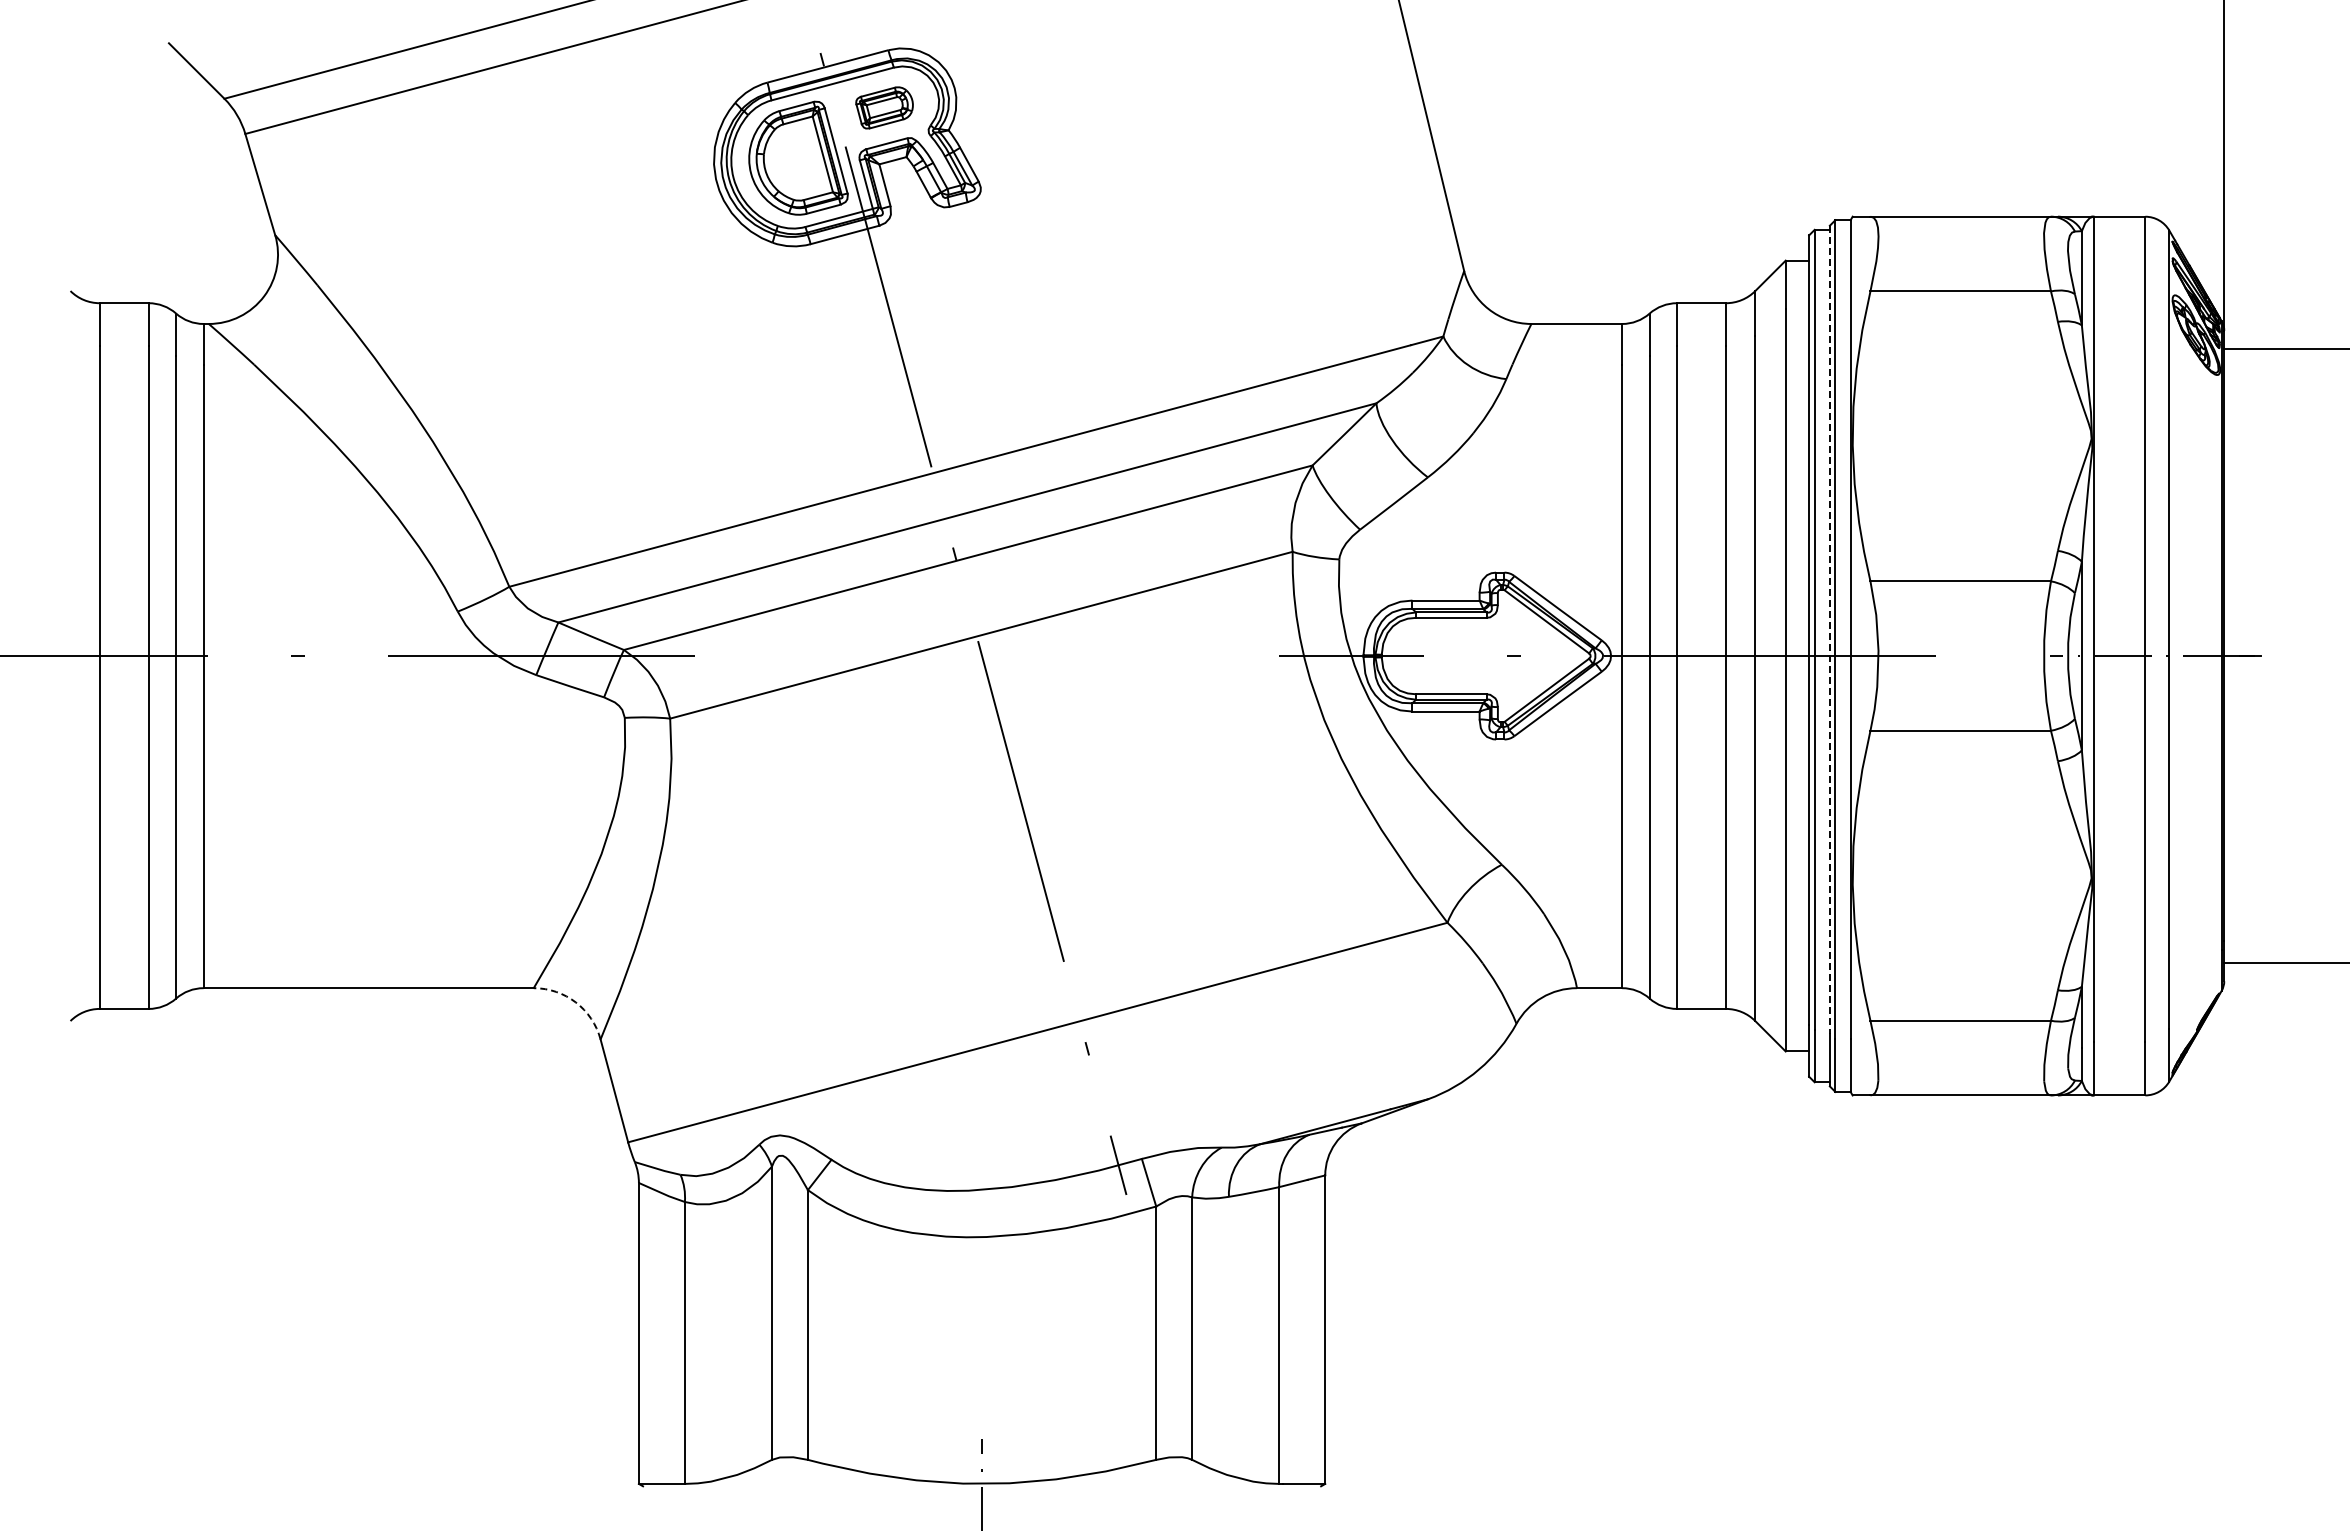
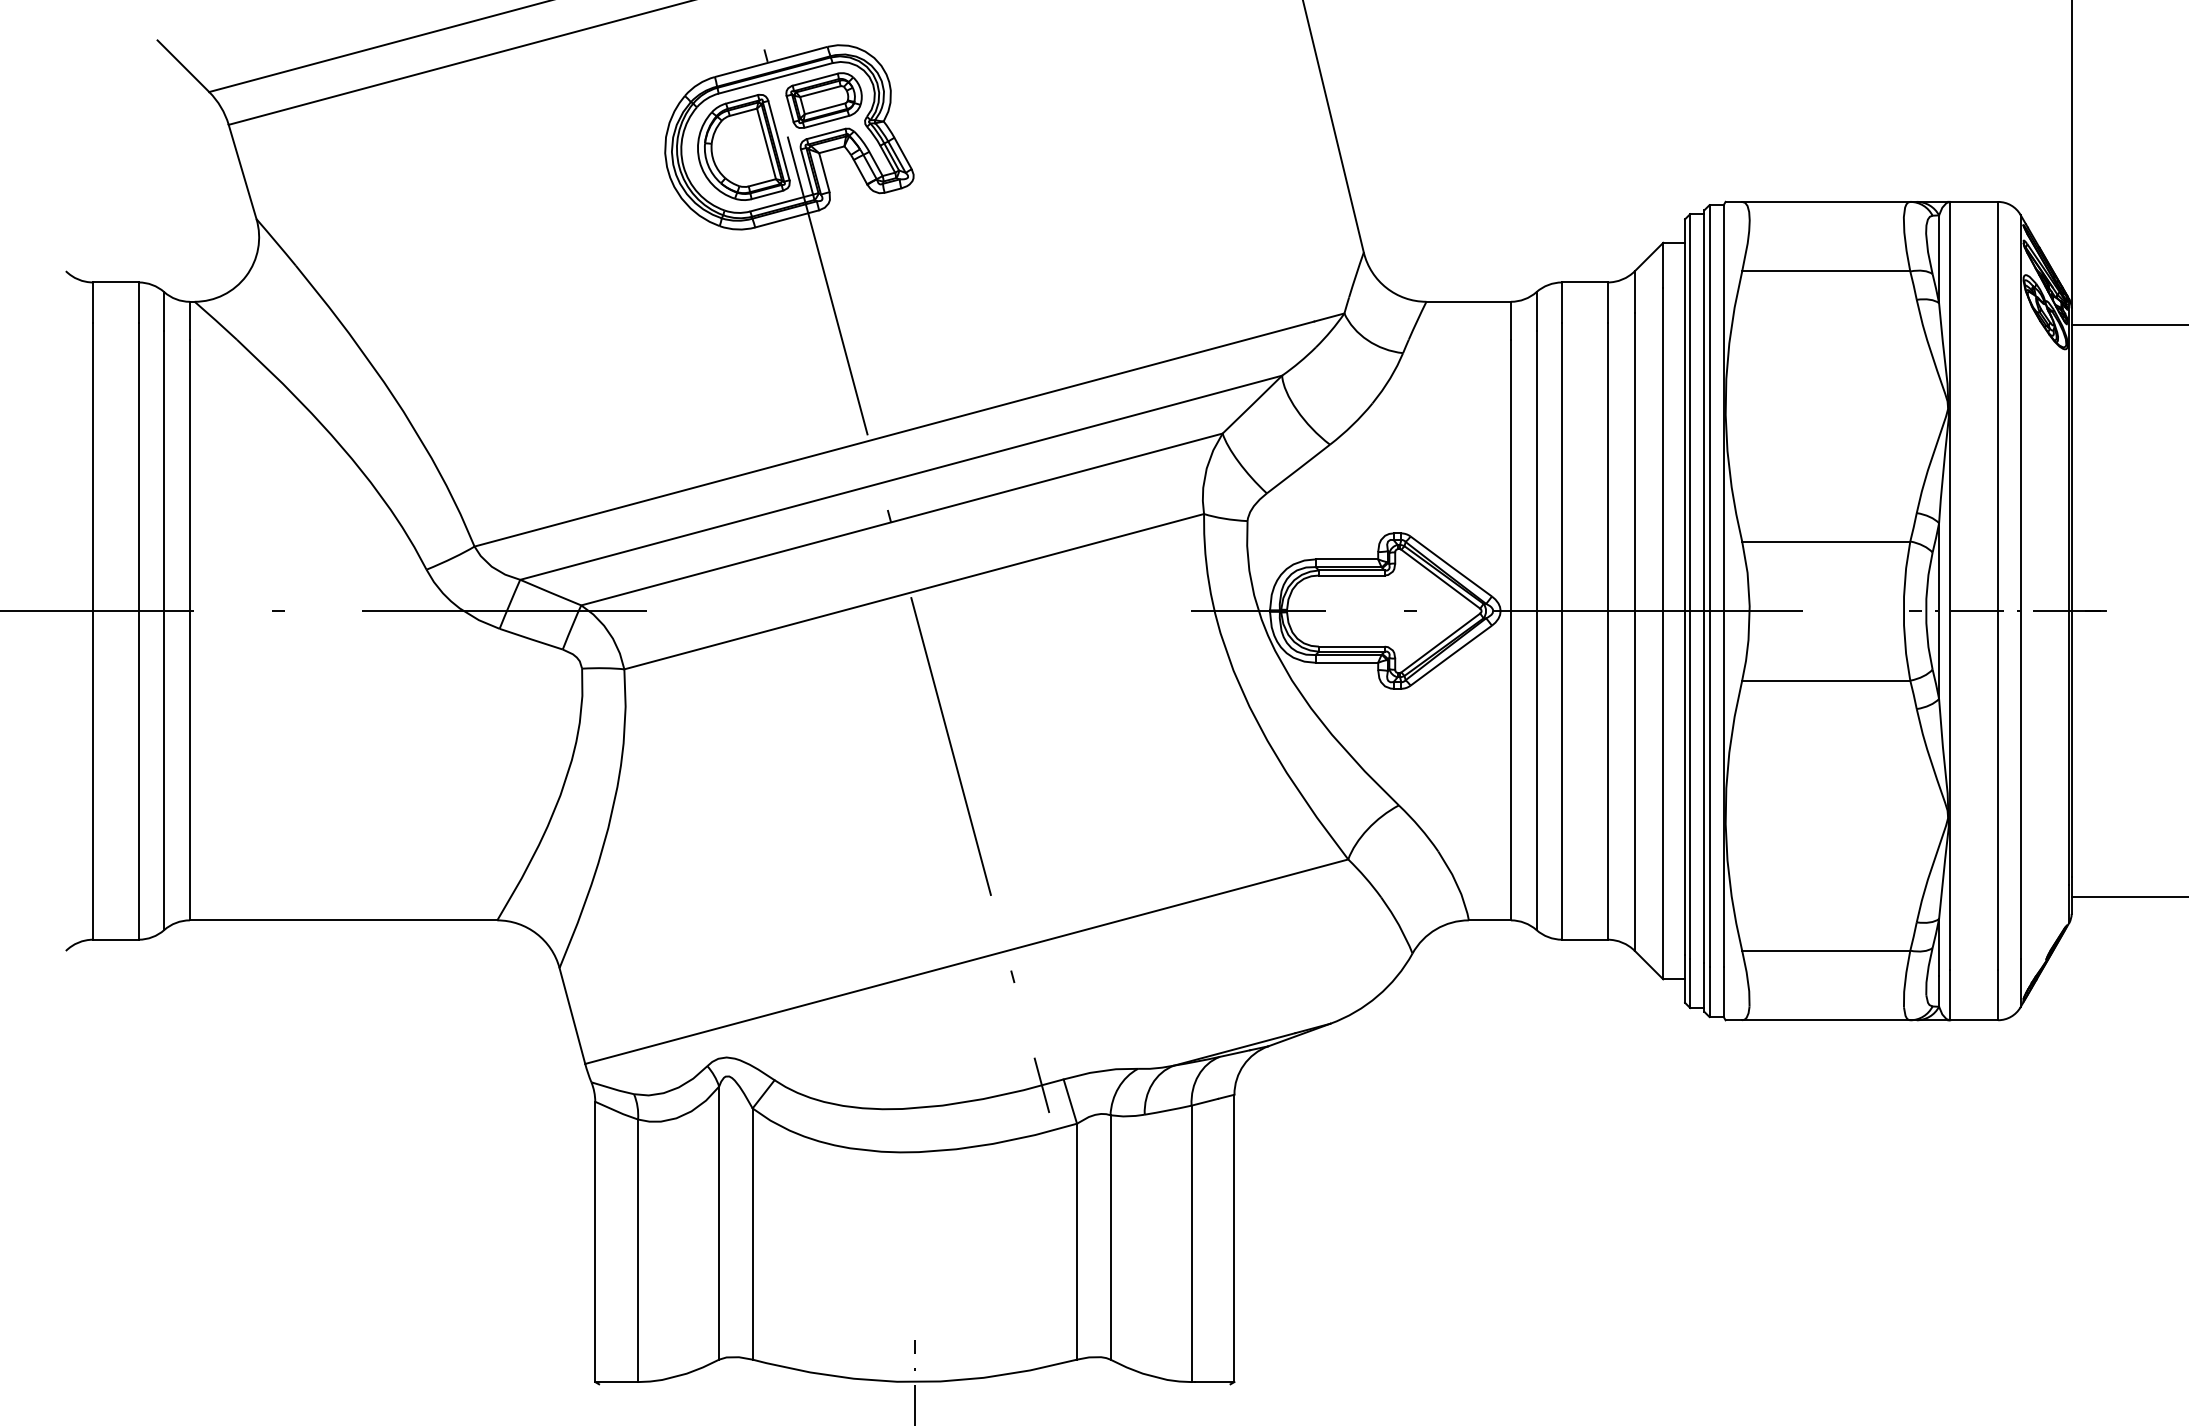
part: (884, 107) -> (823, 100), size x1.43
line: (1829, 630) -> (1704, 587), dashed -> solid
arc: (575, 1002) -> (536, 933), dashed -> solid

